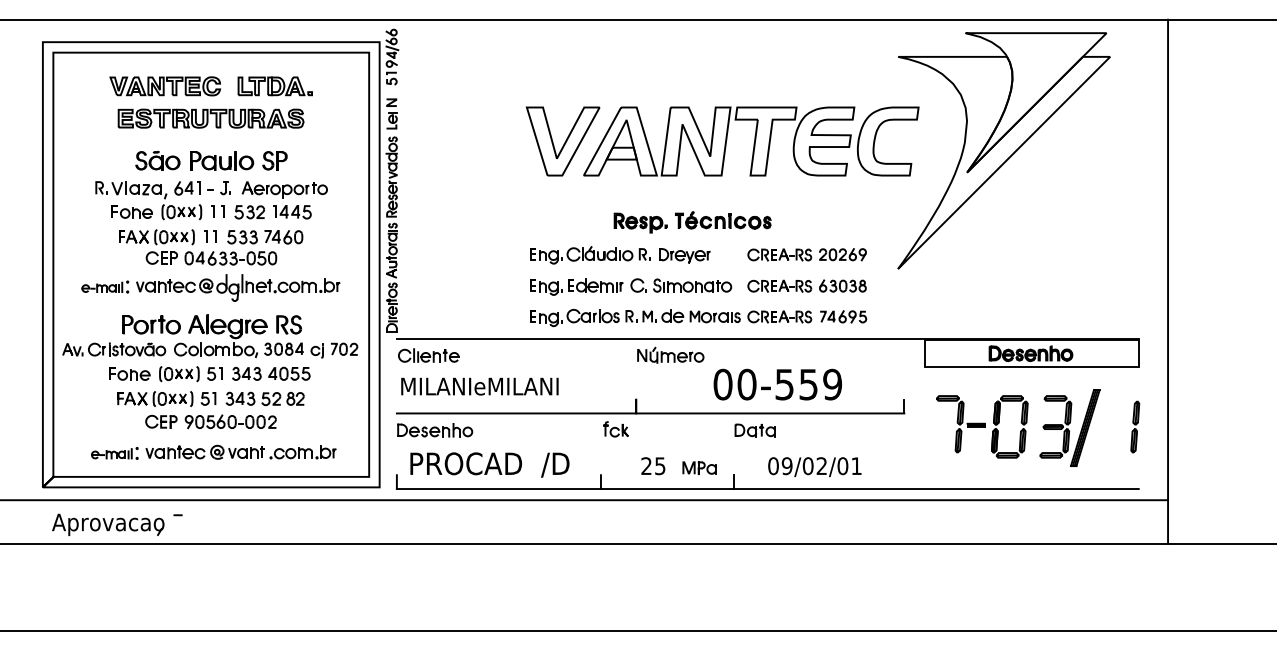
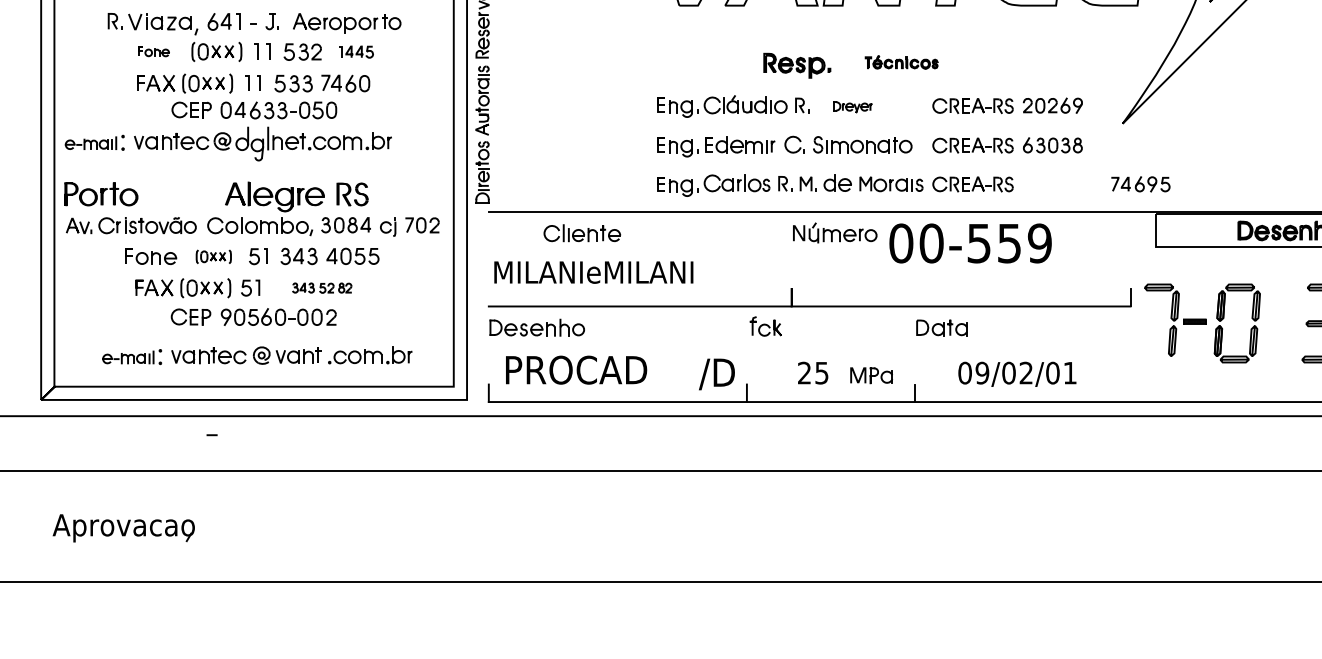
part: (131, 211) -> (153, 51), size x0.6
part: (292, 212) -> (356, 52), size x0.7
part: (723, 220) -> (901, 62), size x0.6
part: (684, 255) -> (852, 106), size x0.6
part: (210, 287) -> (227, 143), moved
part: (843, 316) -> (1140, 183), moved
part: (151, 324) -> (101, 193), moved
part: (428, 355) -> (581, 233), moved
part: (179, 374) -> (213, 257), size x0.7
text: (777, 384) -> (970, 243), moved
part: (264, 398) -> (321, 287), size x0.6
part: (982, 426) -> (1202, 322), moved
text: (555, 464) -> (717, 373), moved
part: (108, 524) -> (124, 527), moved

